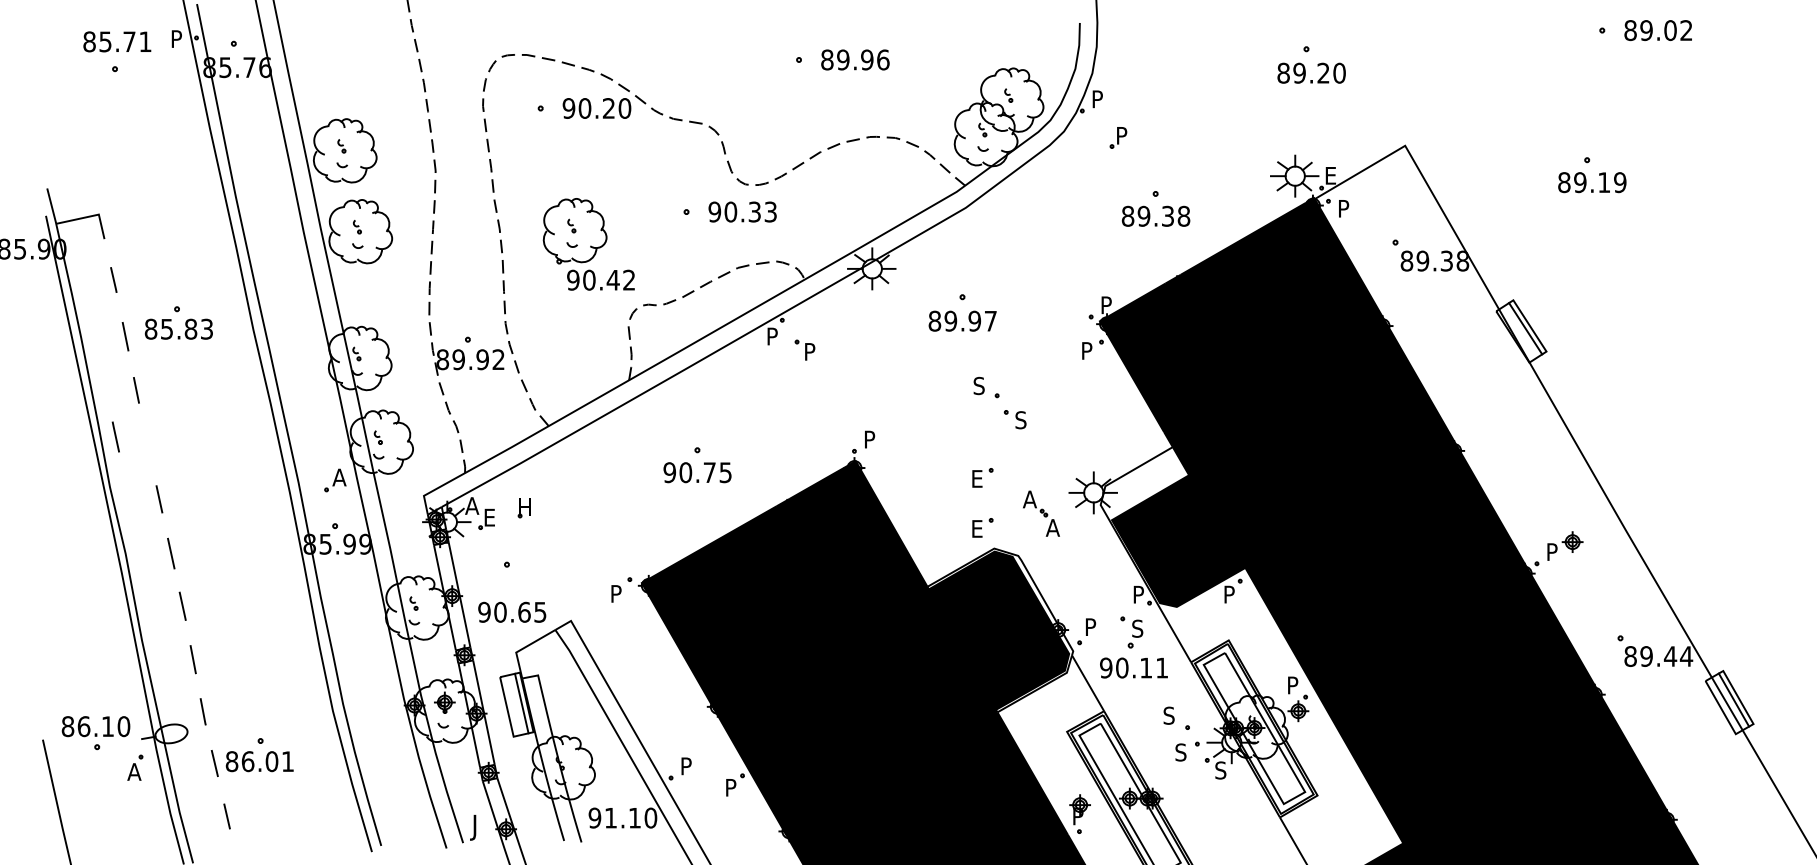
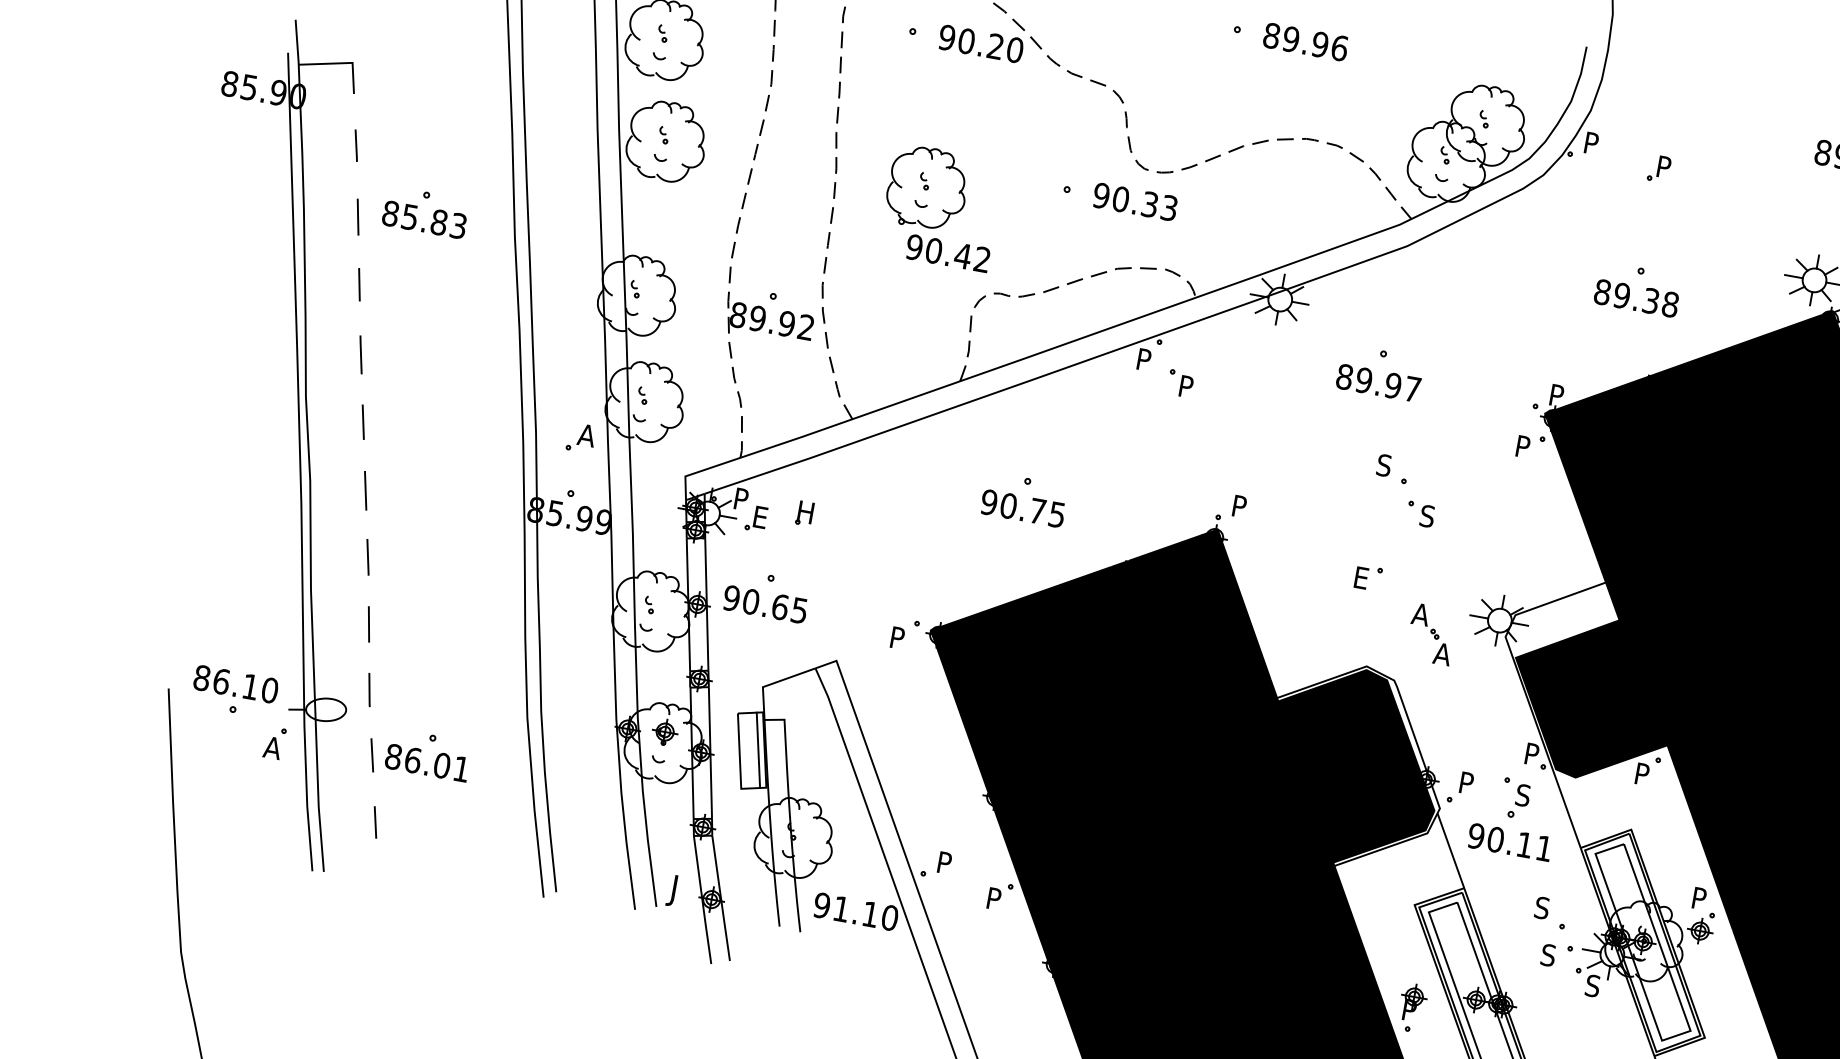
part: (1118, 137) -> (1659, 168), moved
line: (115, 436) -> (360, 354), moved
text: (472, 505) -> (742, 498), A -> P
part: (982, 527) -> (1357, 638), removed
text: (512, 611) -> (765, 603), moved

